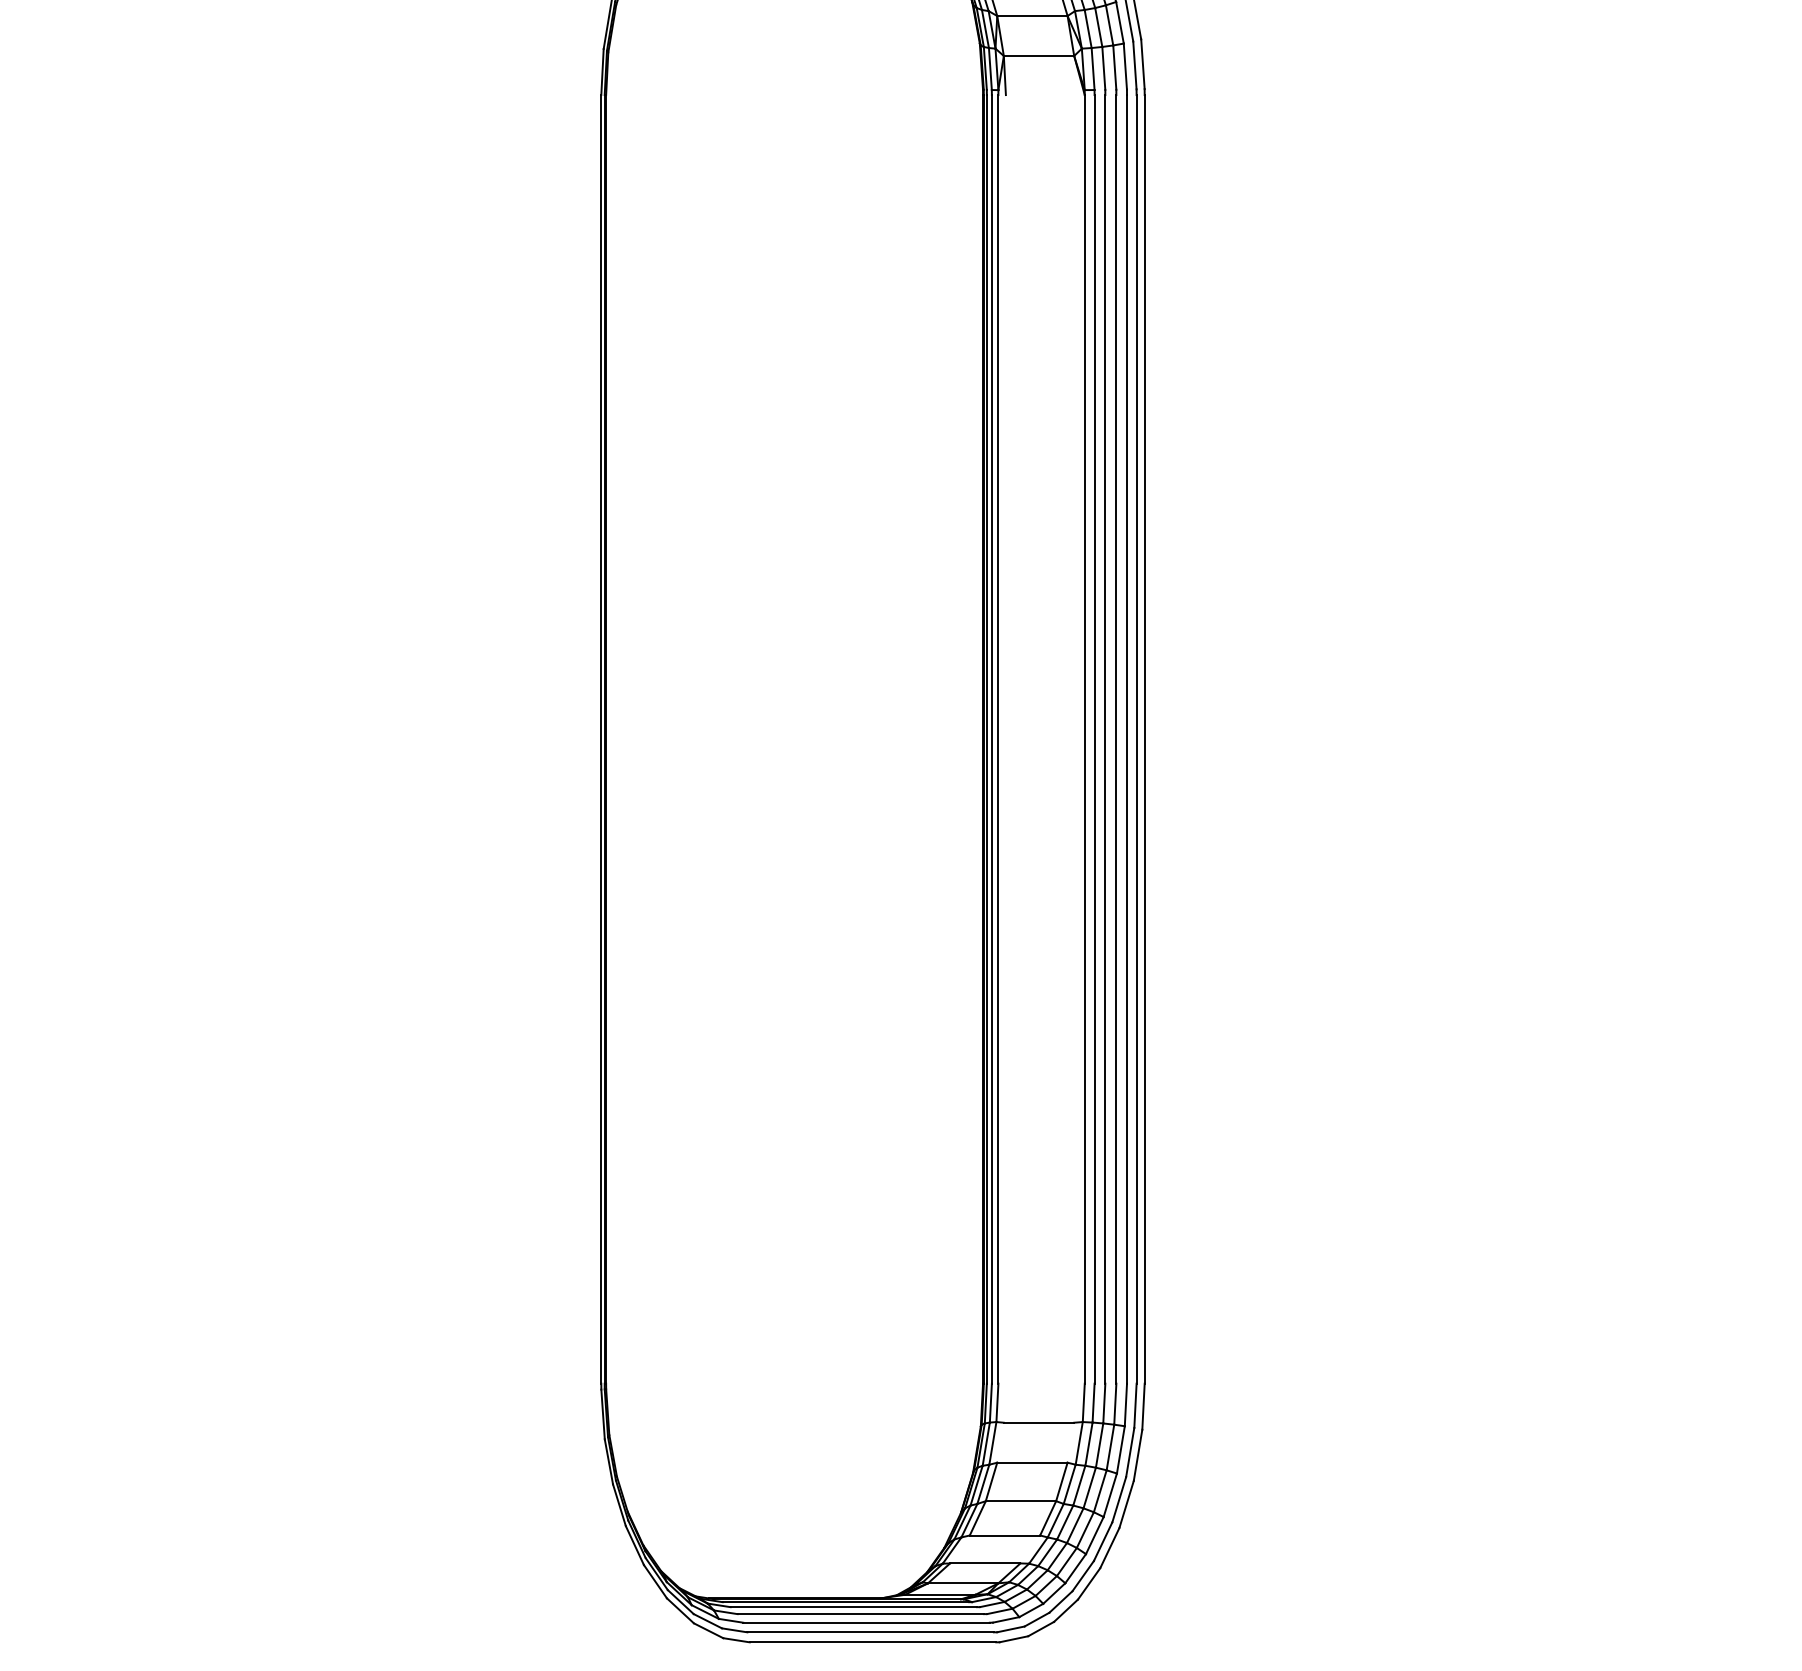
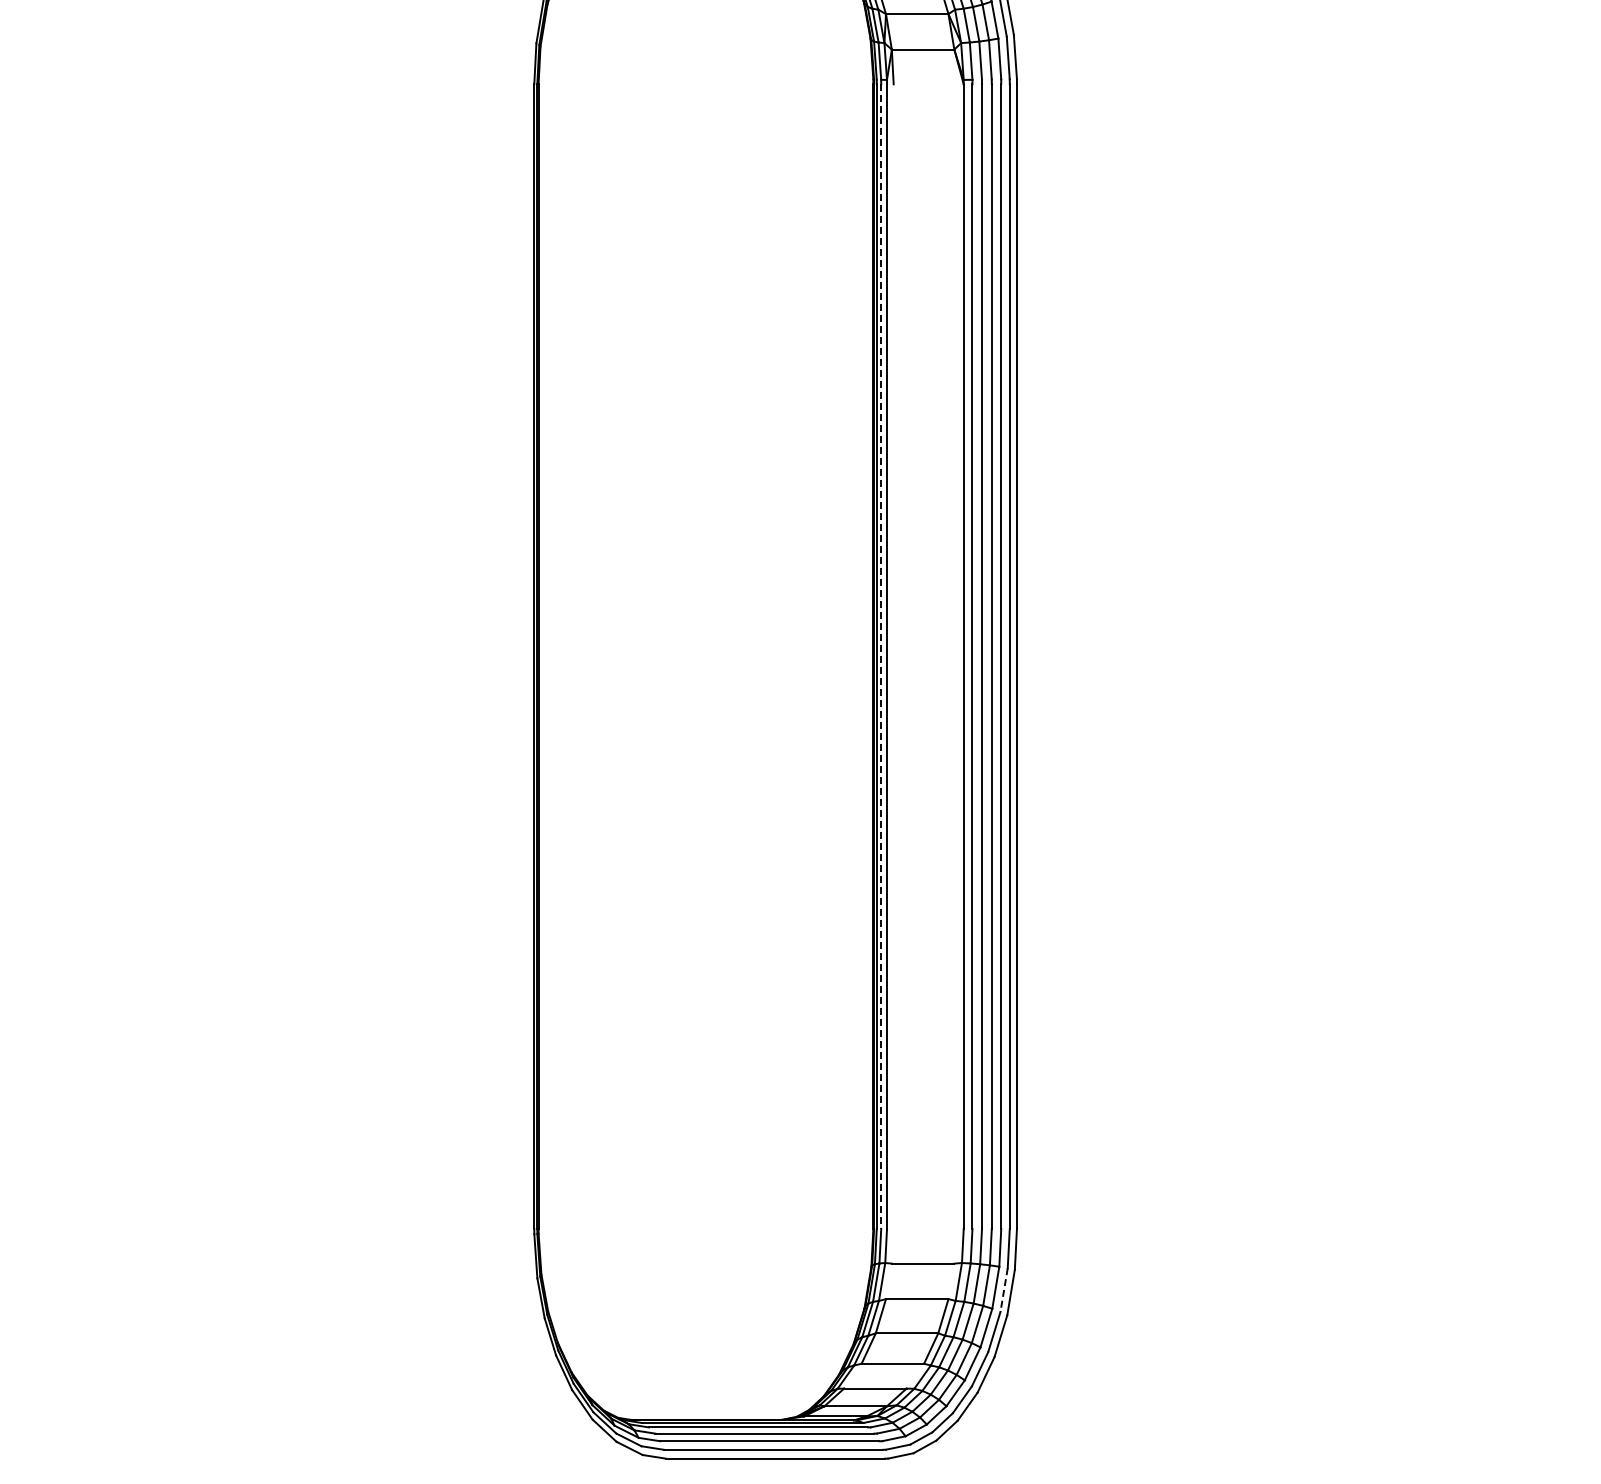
line: (992, 740) -> (881, 657), solid -> dashed
line: (1130, 1453) -> (1004, 1290), solid -> dashed

